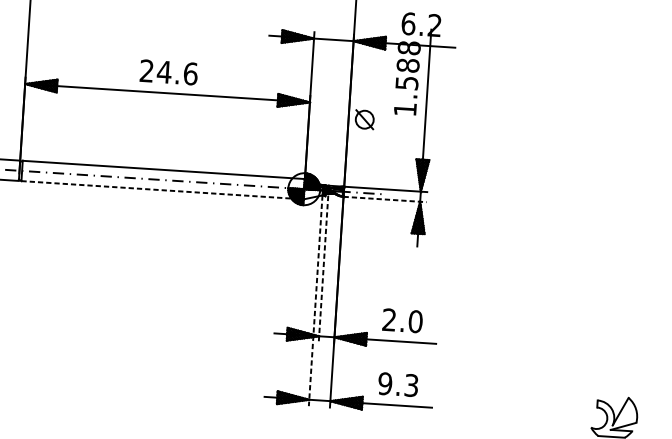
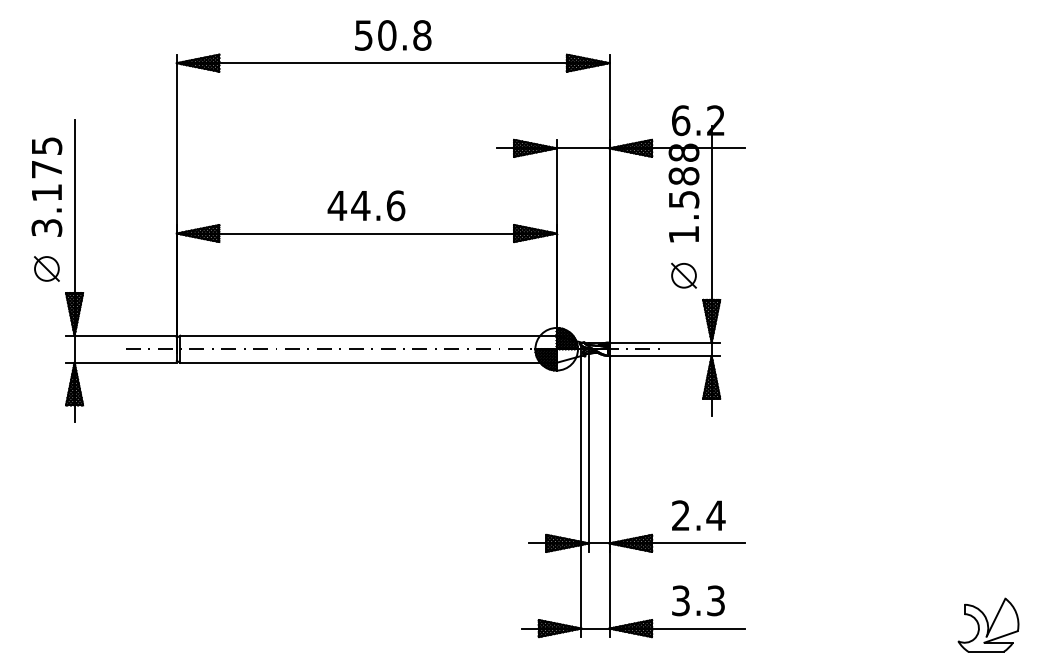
text: (146, 70) -> (337, 205), 24.6 -> 44.6
part: (364, 119) -> (683, 275), moved
line: (162, 190) -> (368, 362), dashed -> solid
line: (385, 199) -> (665, 356), dashed -> solid
line: (323, 268) -> (589, 453), dashed -> solid
line: (315, 300) -> (581, 496), dashed -> solid
text: (415, 321) -> (715, 515), 2.0 -> 2.4
text: (384, 383) -> (680, 600), 9.3 -> 3.3

